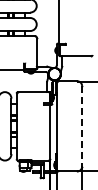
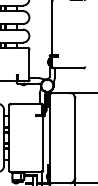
line: (82, 126) -> (75, 138), dashed -> solid

